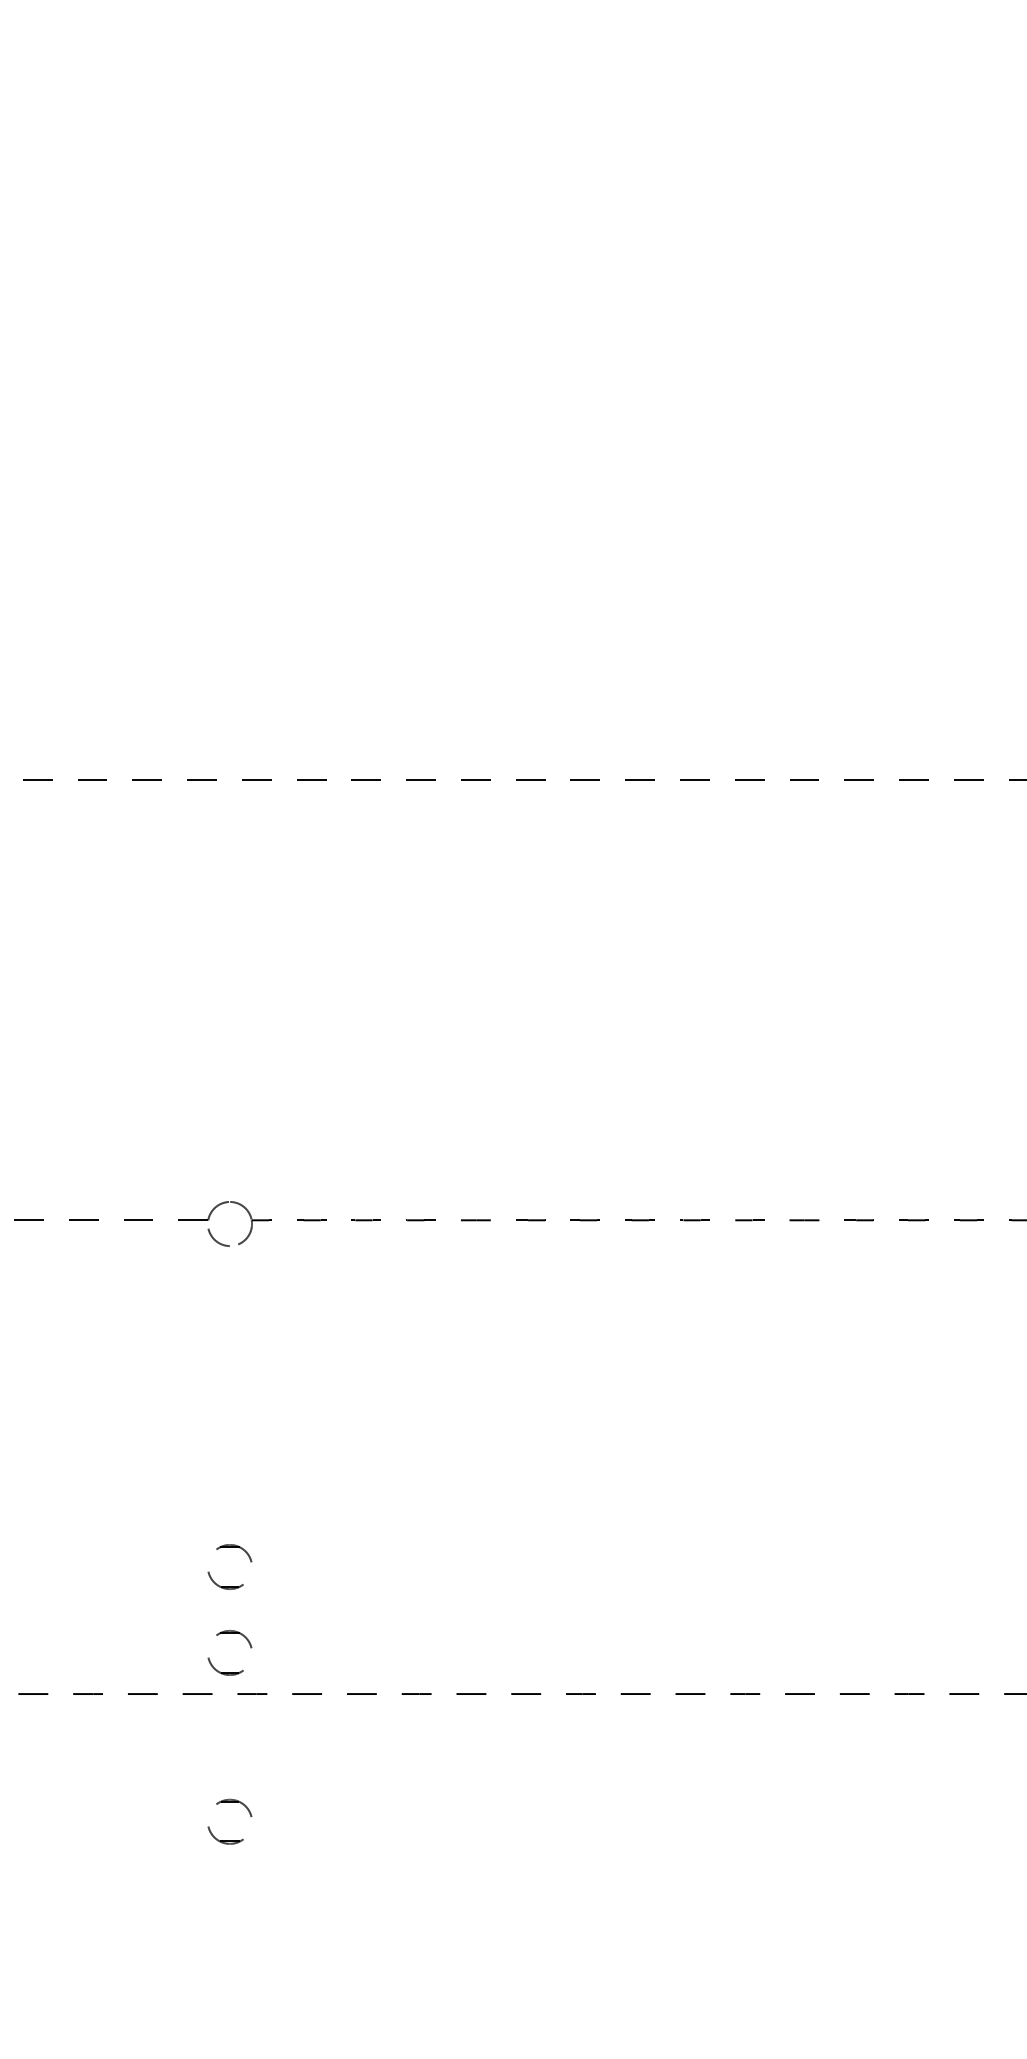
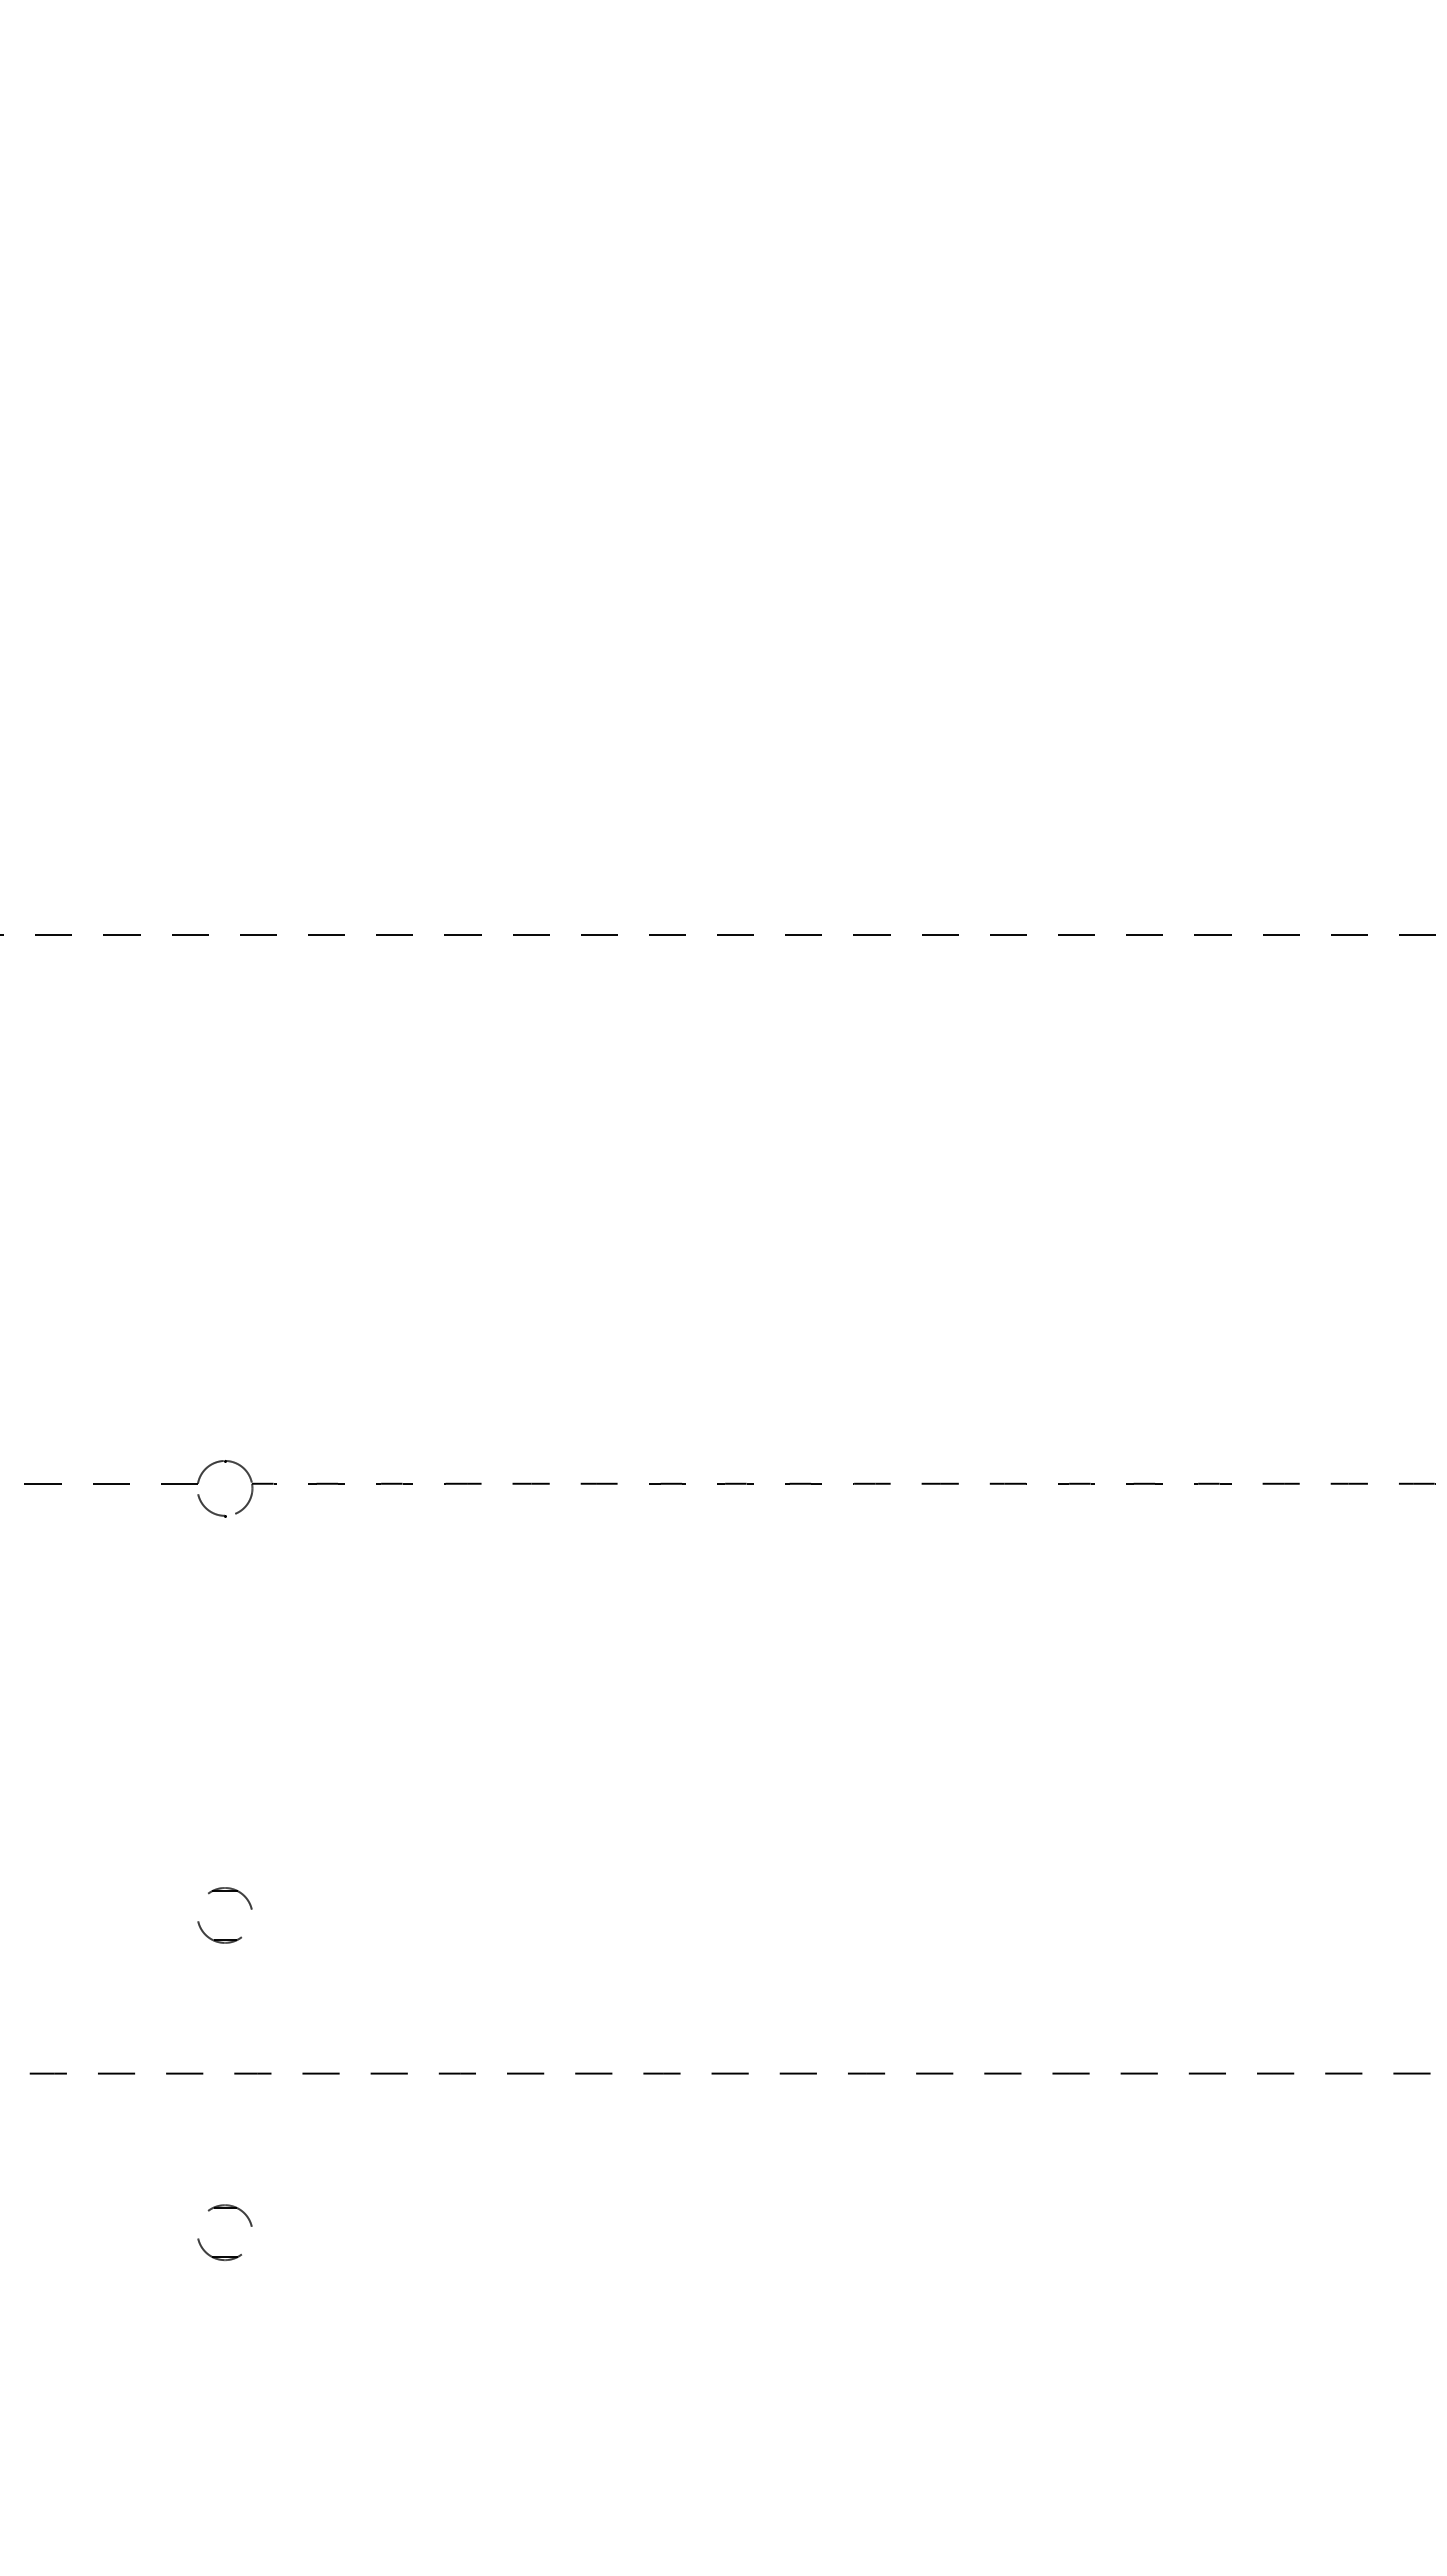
part: (229, 1633) -> (224, 1998), removed

